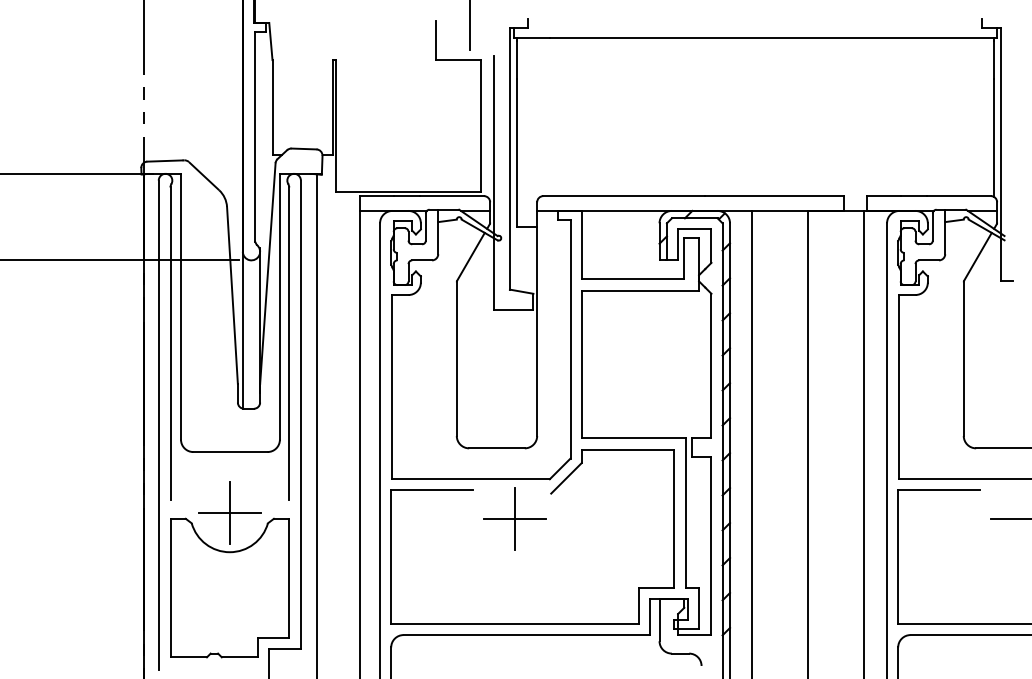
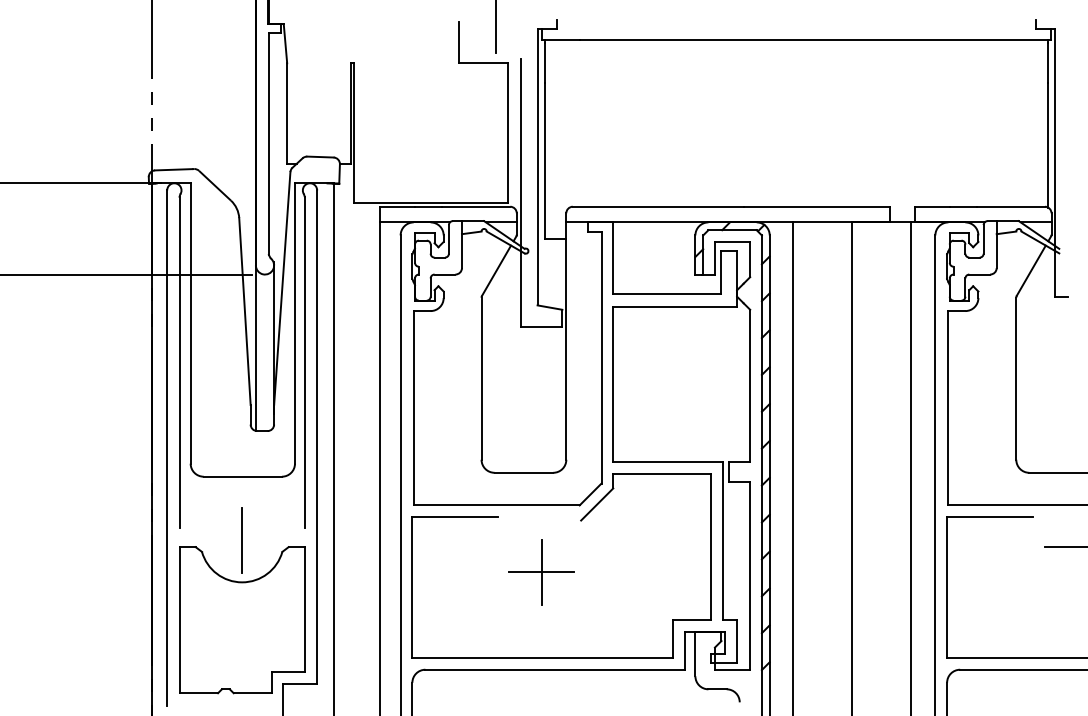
line: (229, 512) -> (241, 540), removed
part: (514, 519) -> (541, 572), moved

